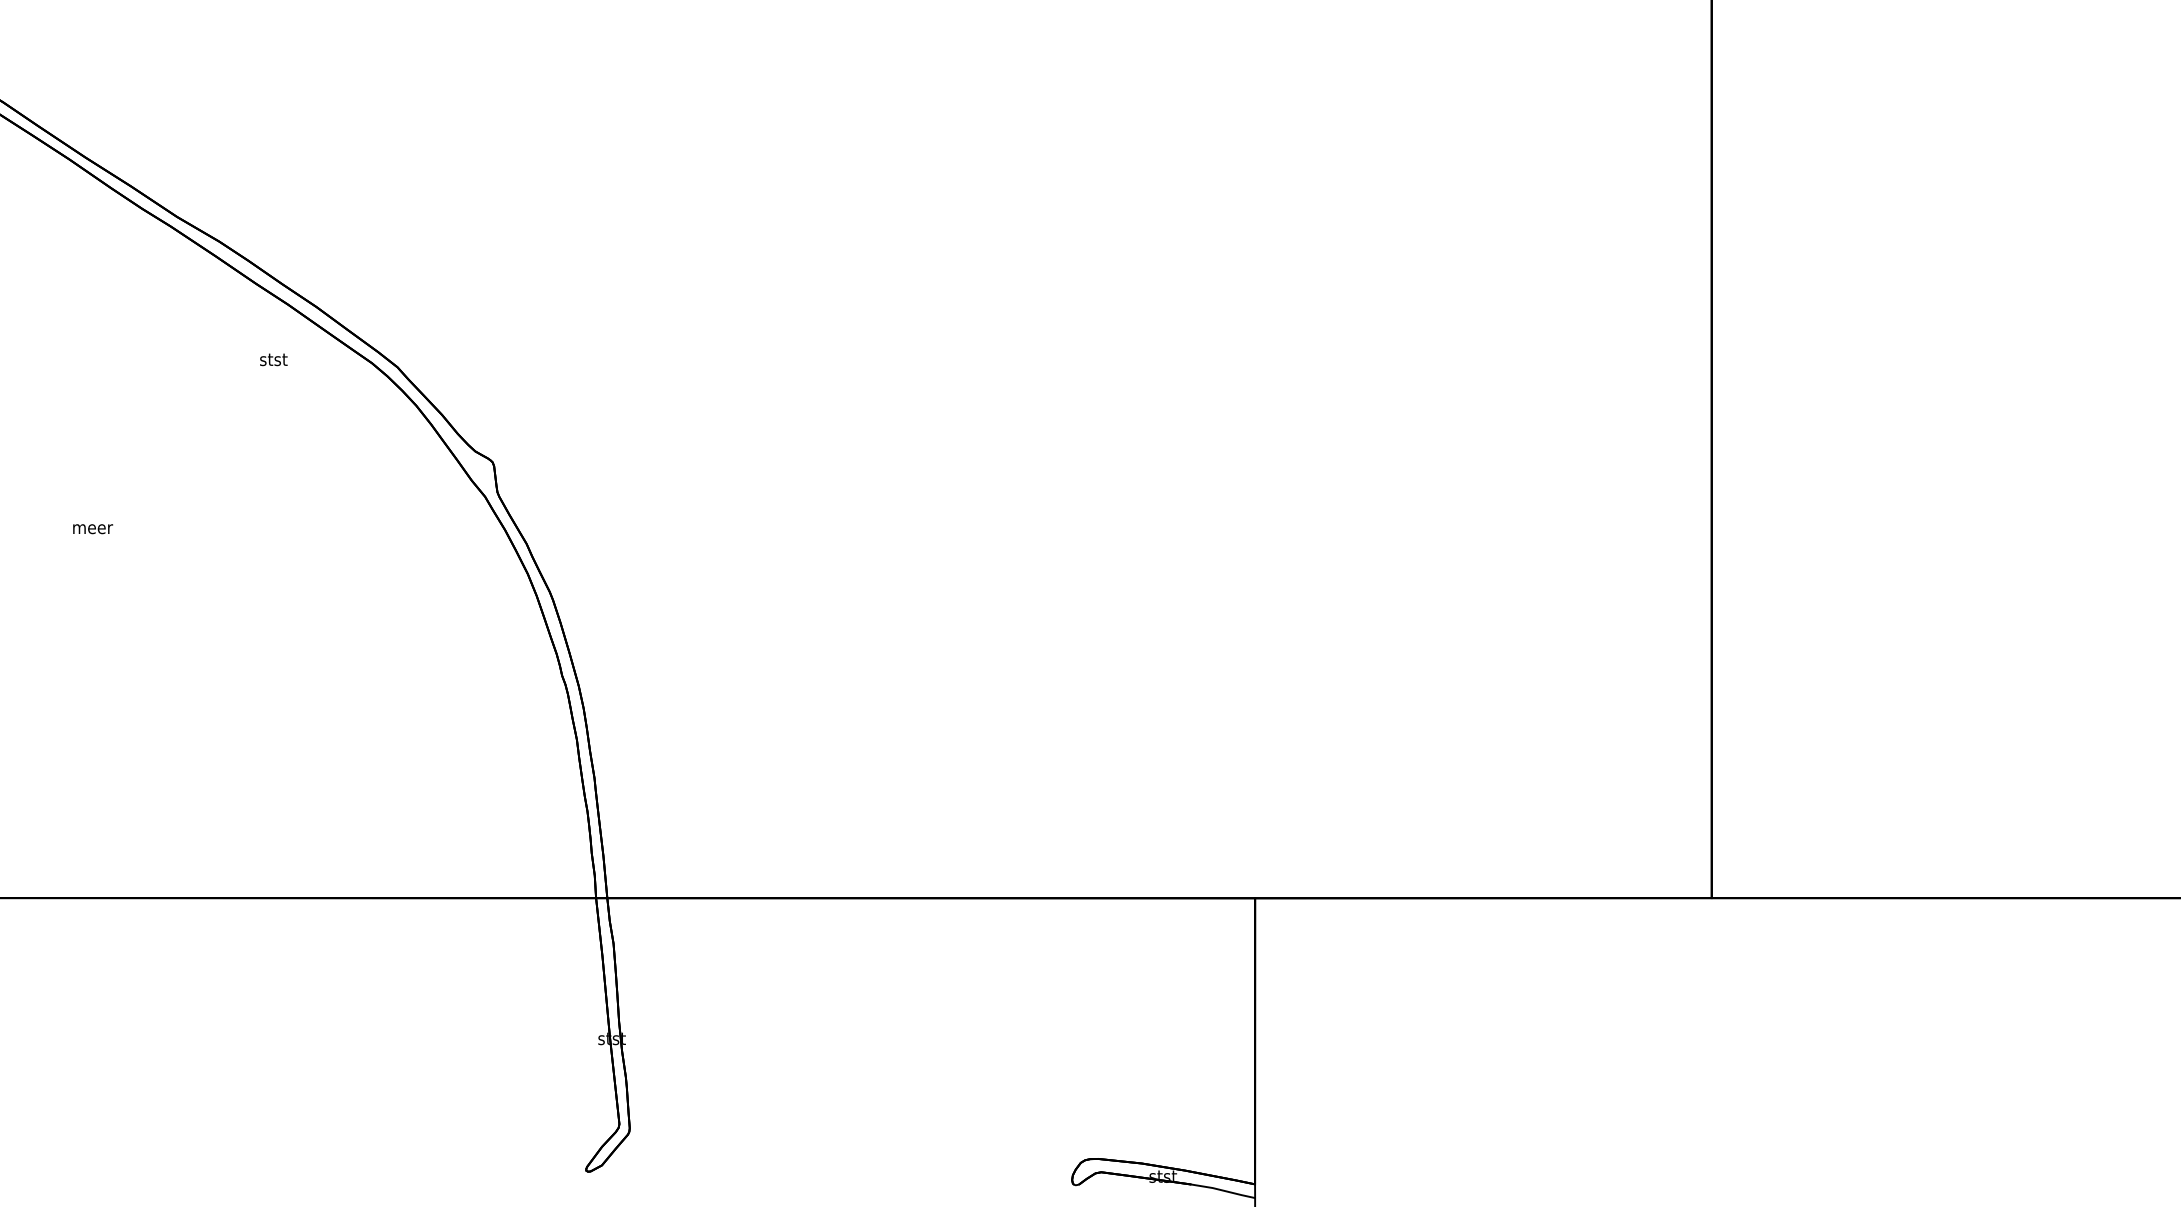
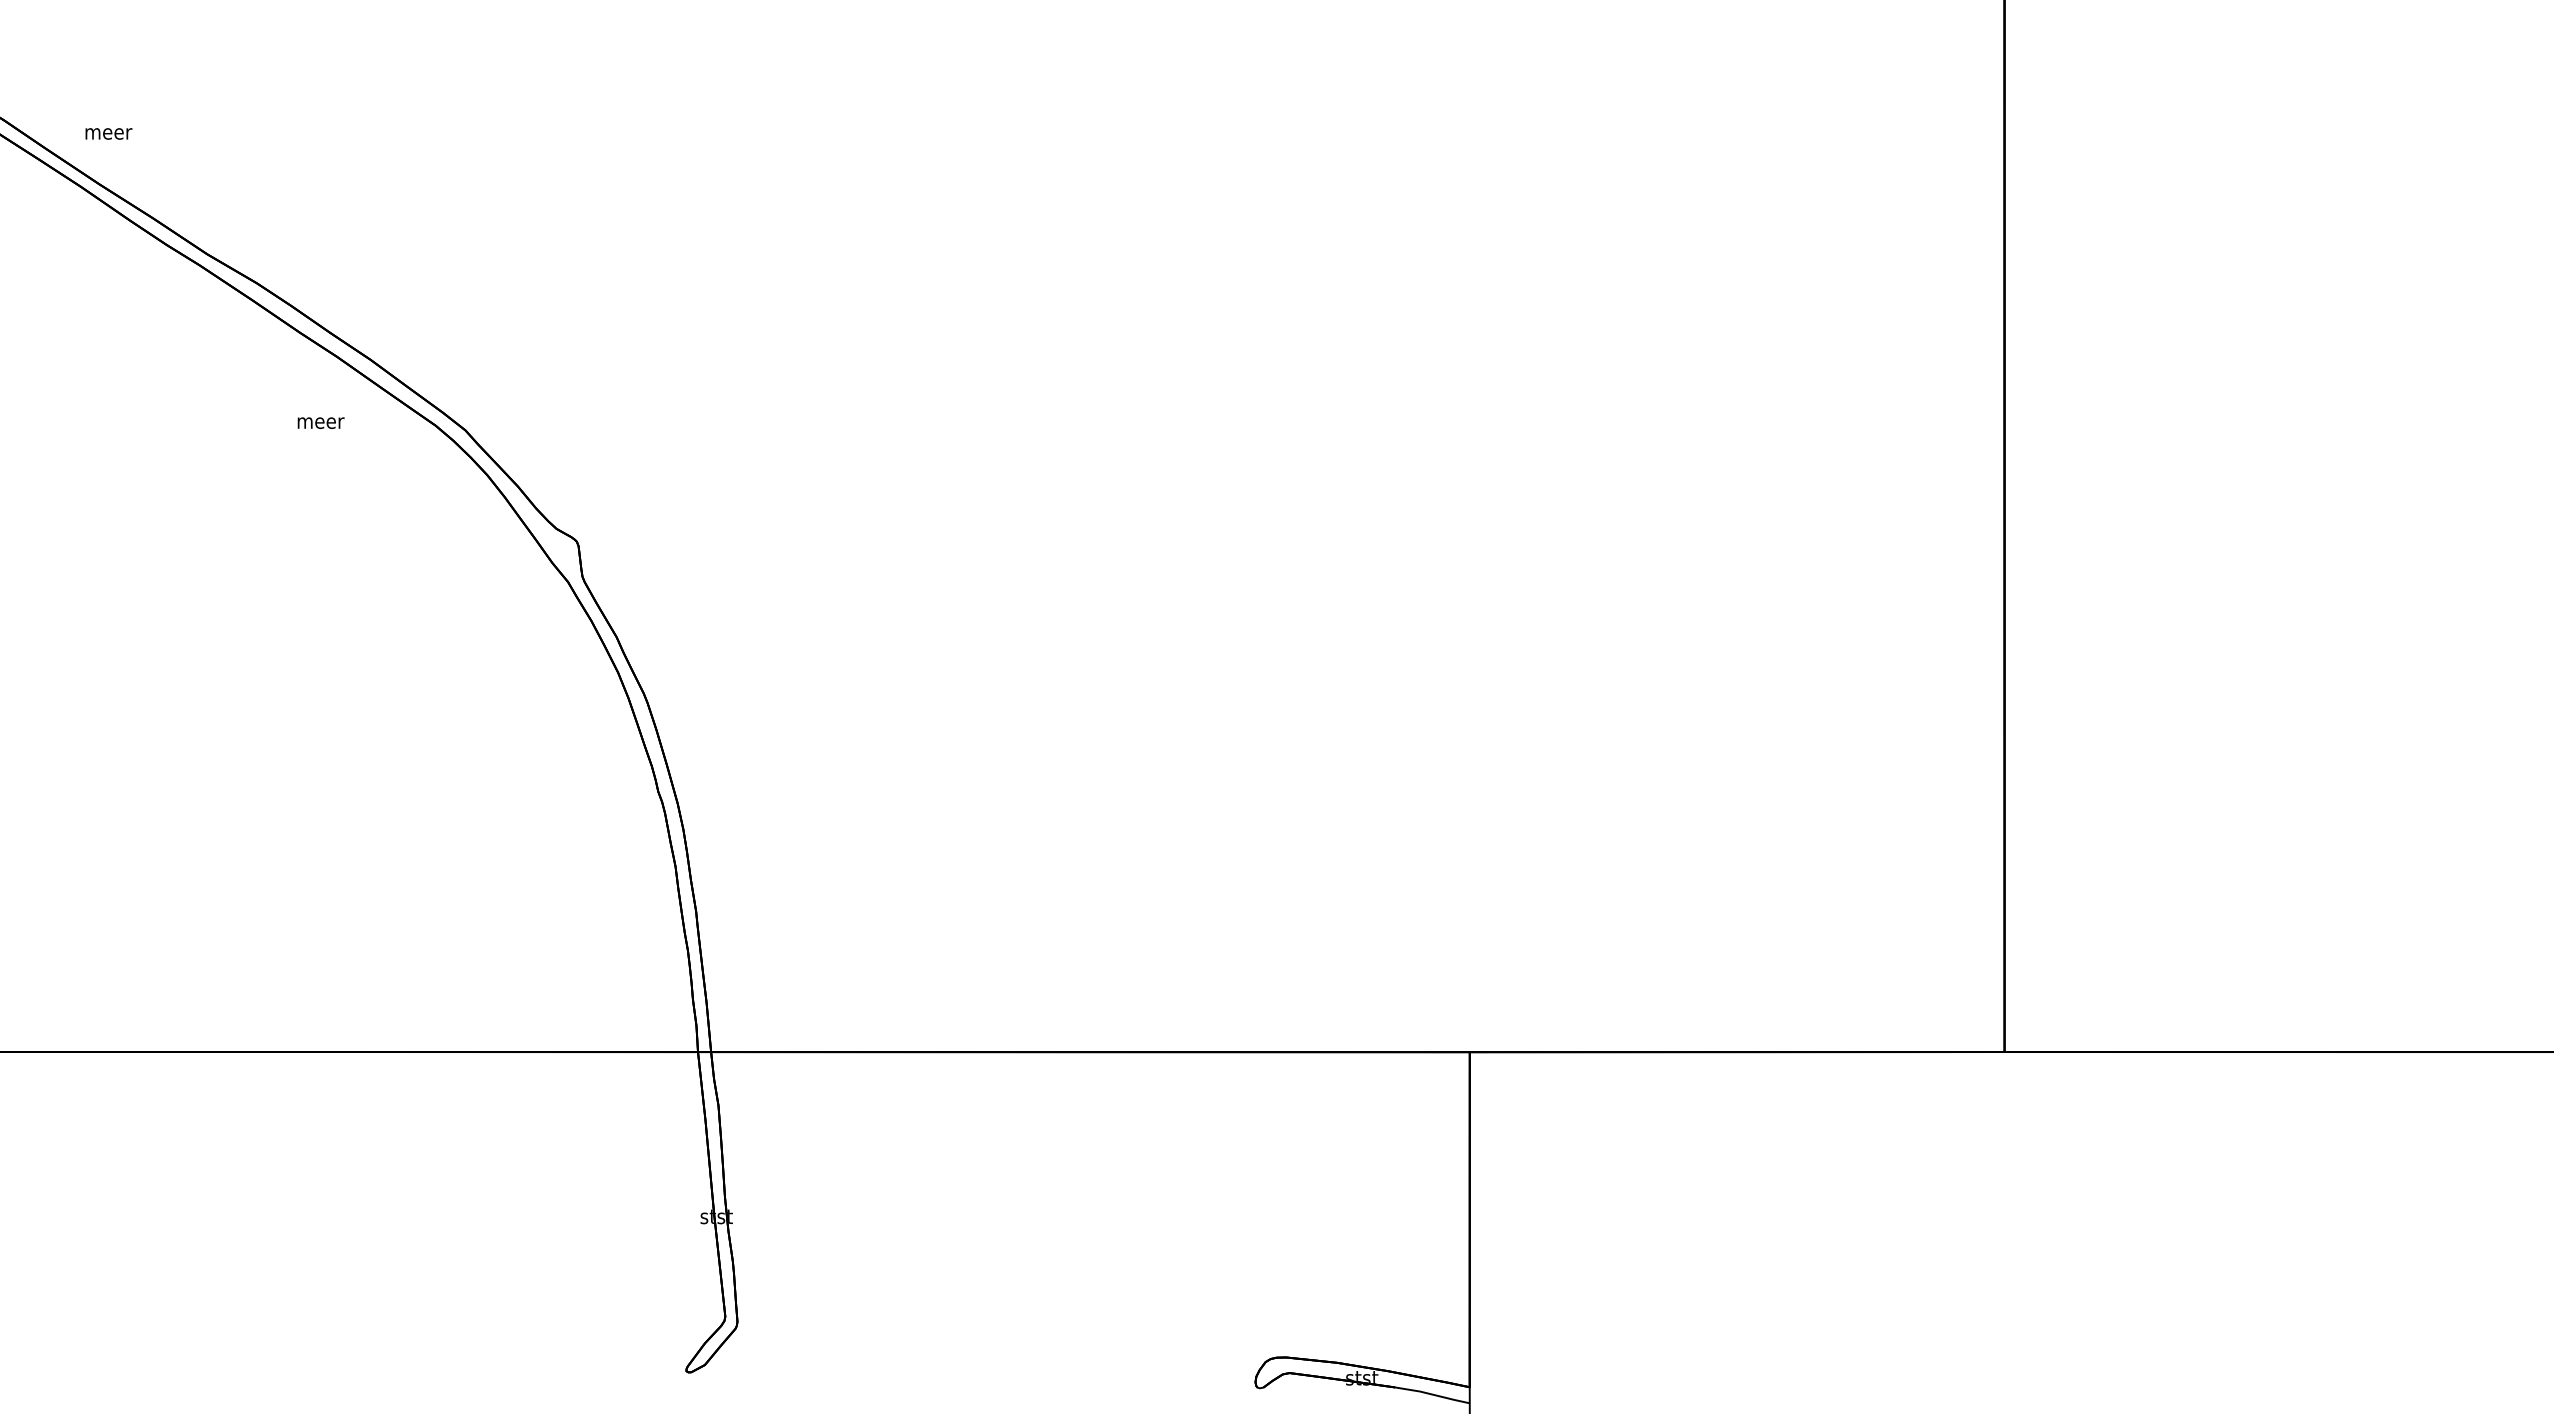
text: (273, 359) -> (320, 421), stst -> meer
text: (92, 528) -> (108, 133), moved

